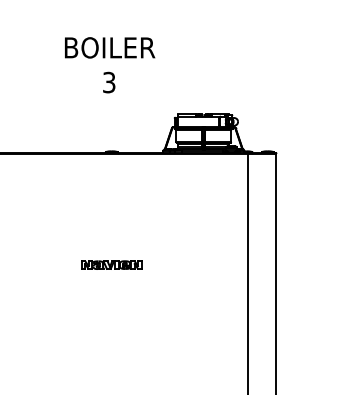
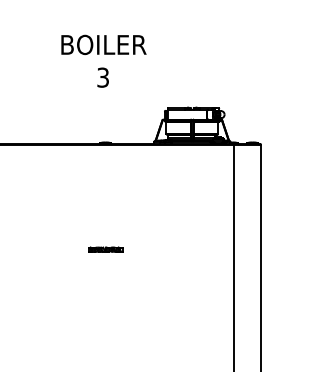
part: (111, 264) -> (105, 249), size x0.6

